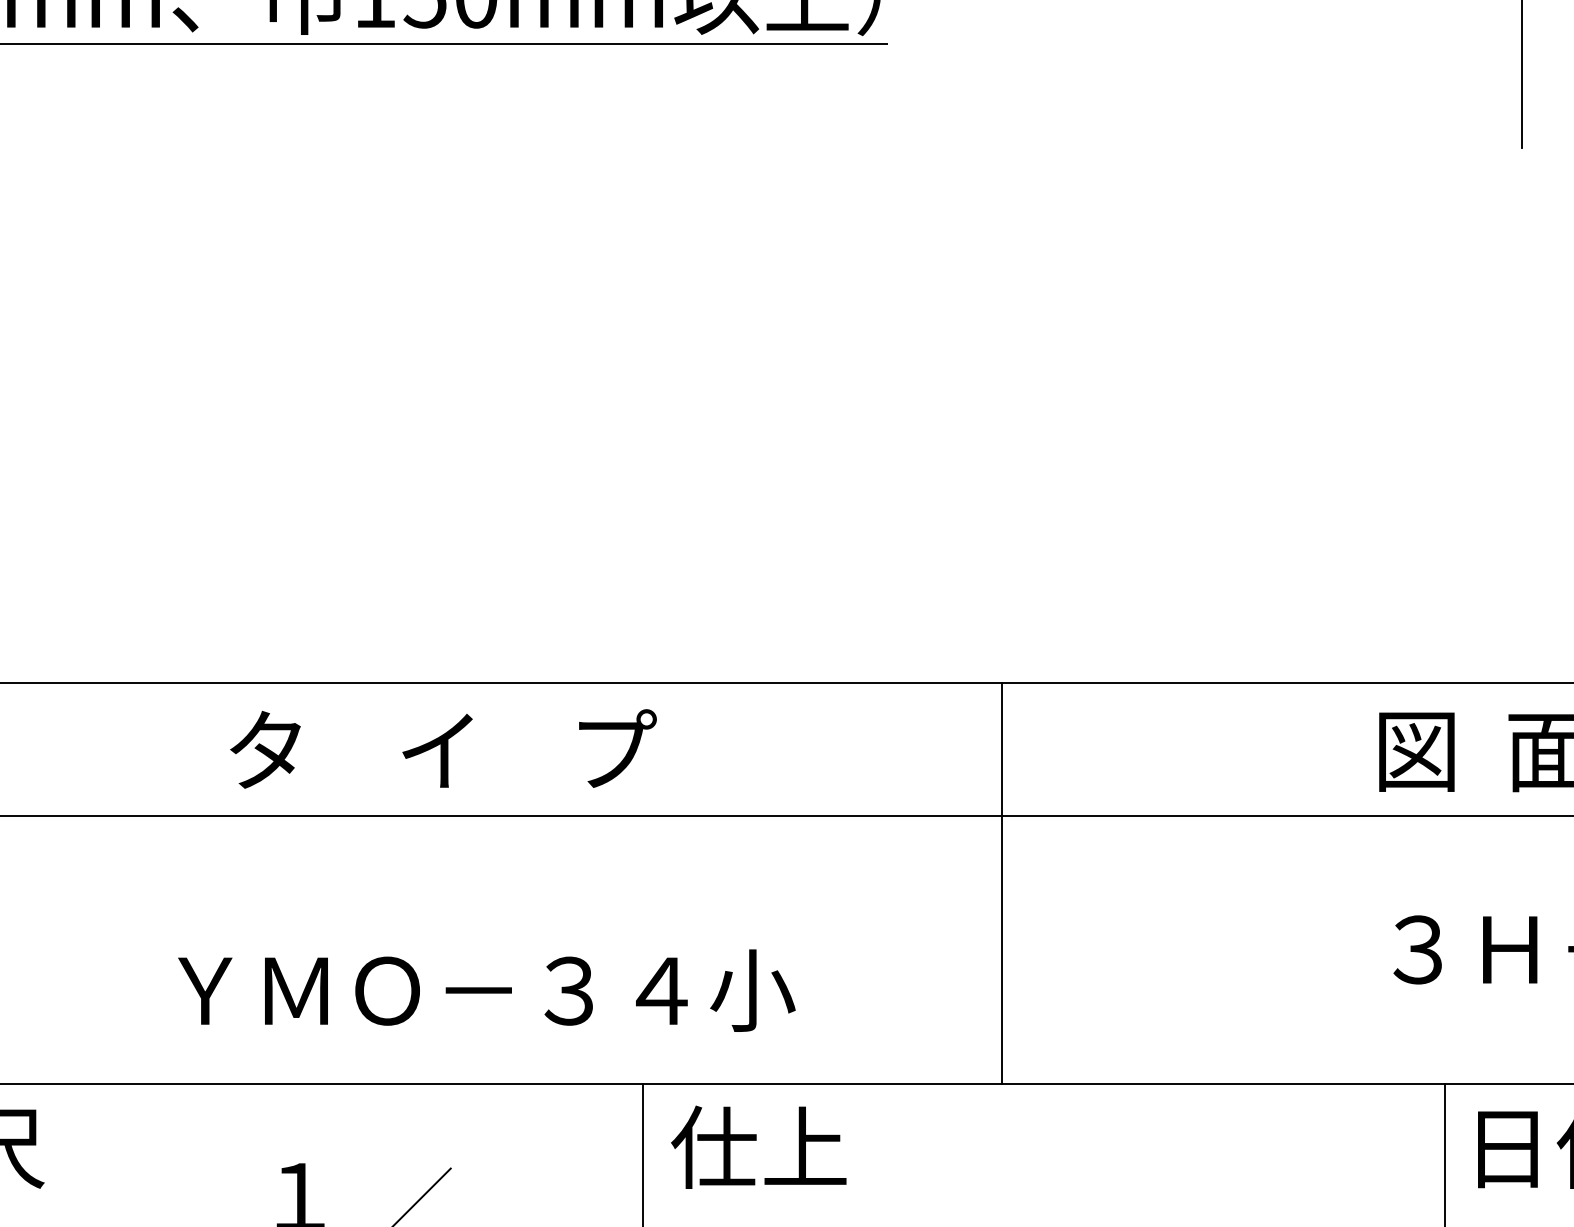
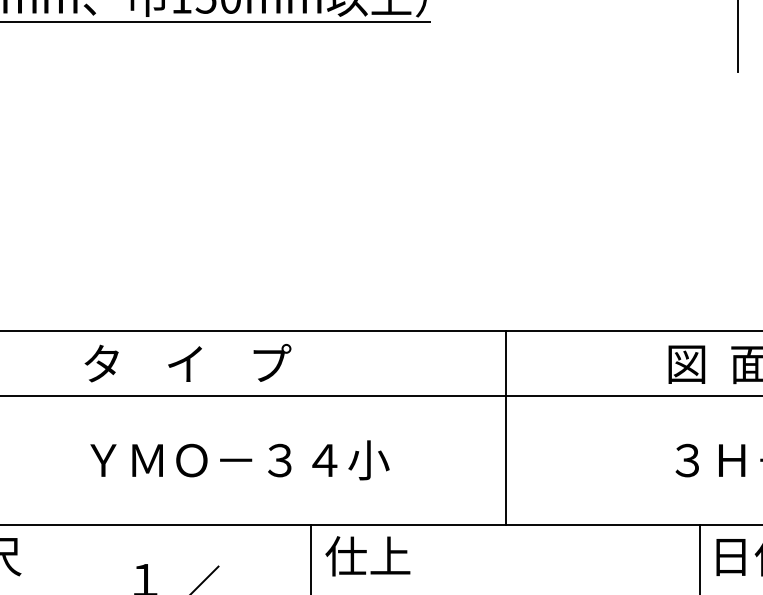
text: (442, 749) -> (187, 363), moved
line: (1001, 883) -> (505, 428), moved
text: (485, 990) -> (239, 460), moved

